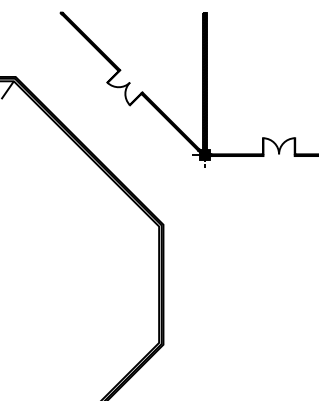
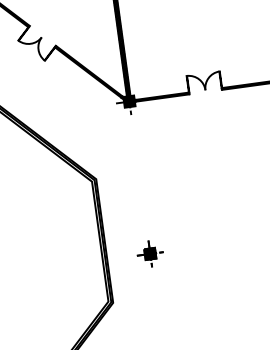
part: (204, 302) -> (149, 253), added

